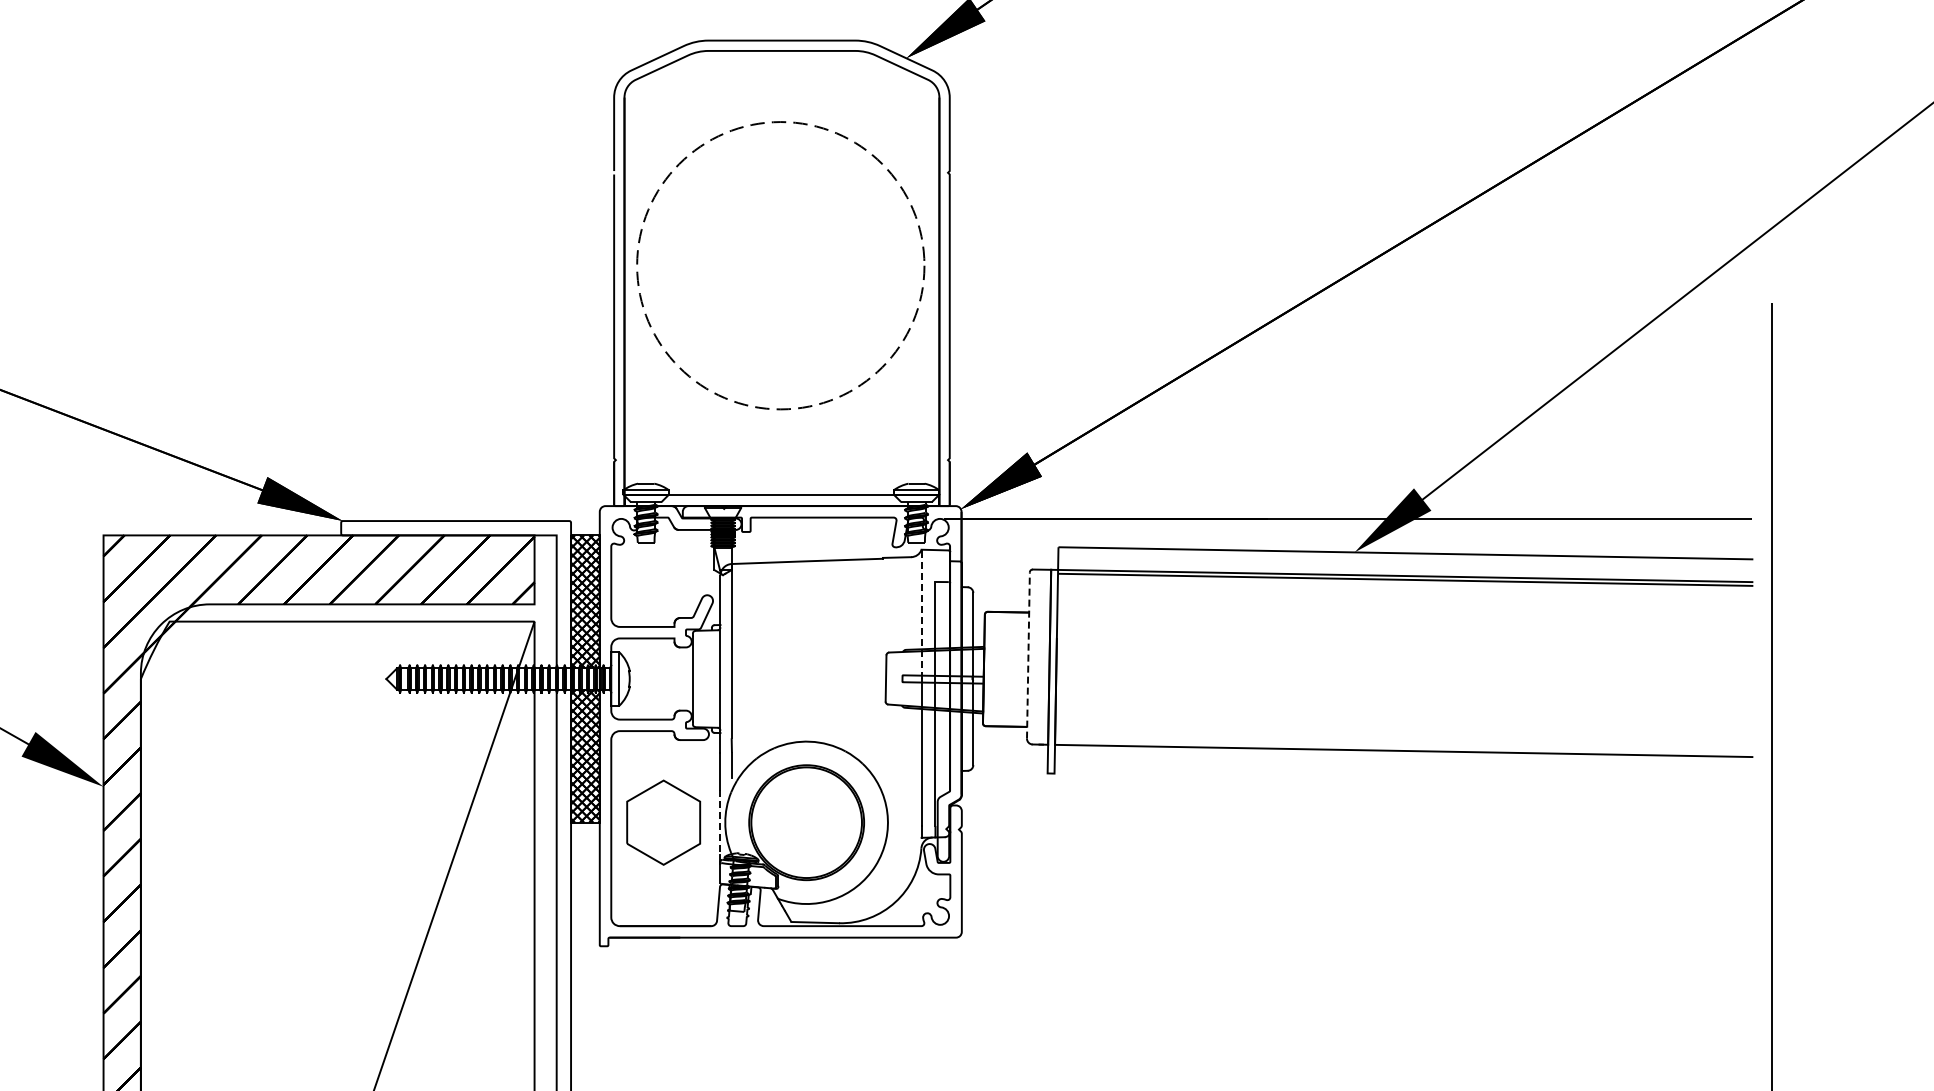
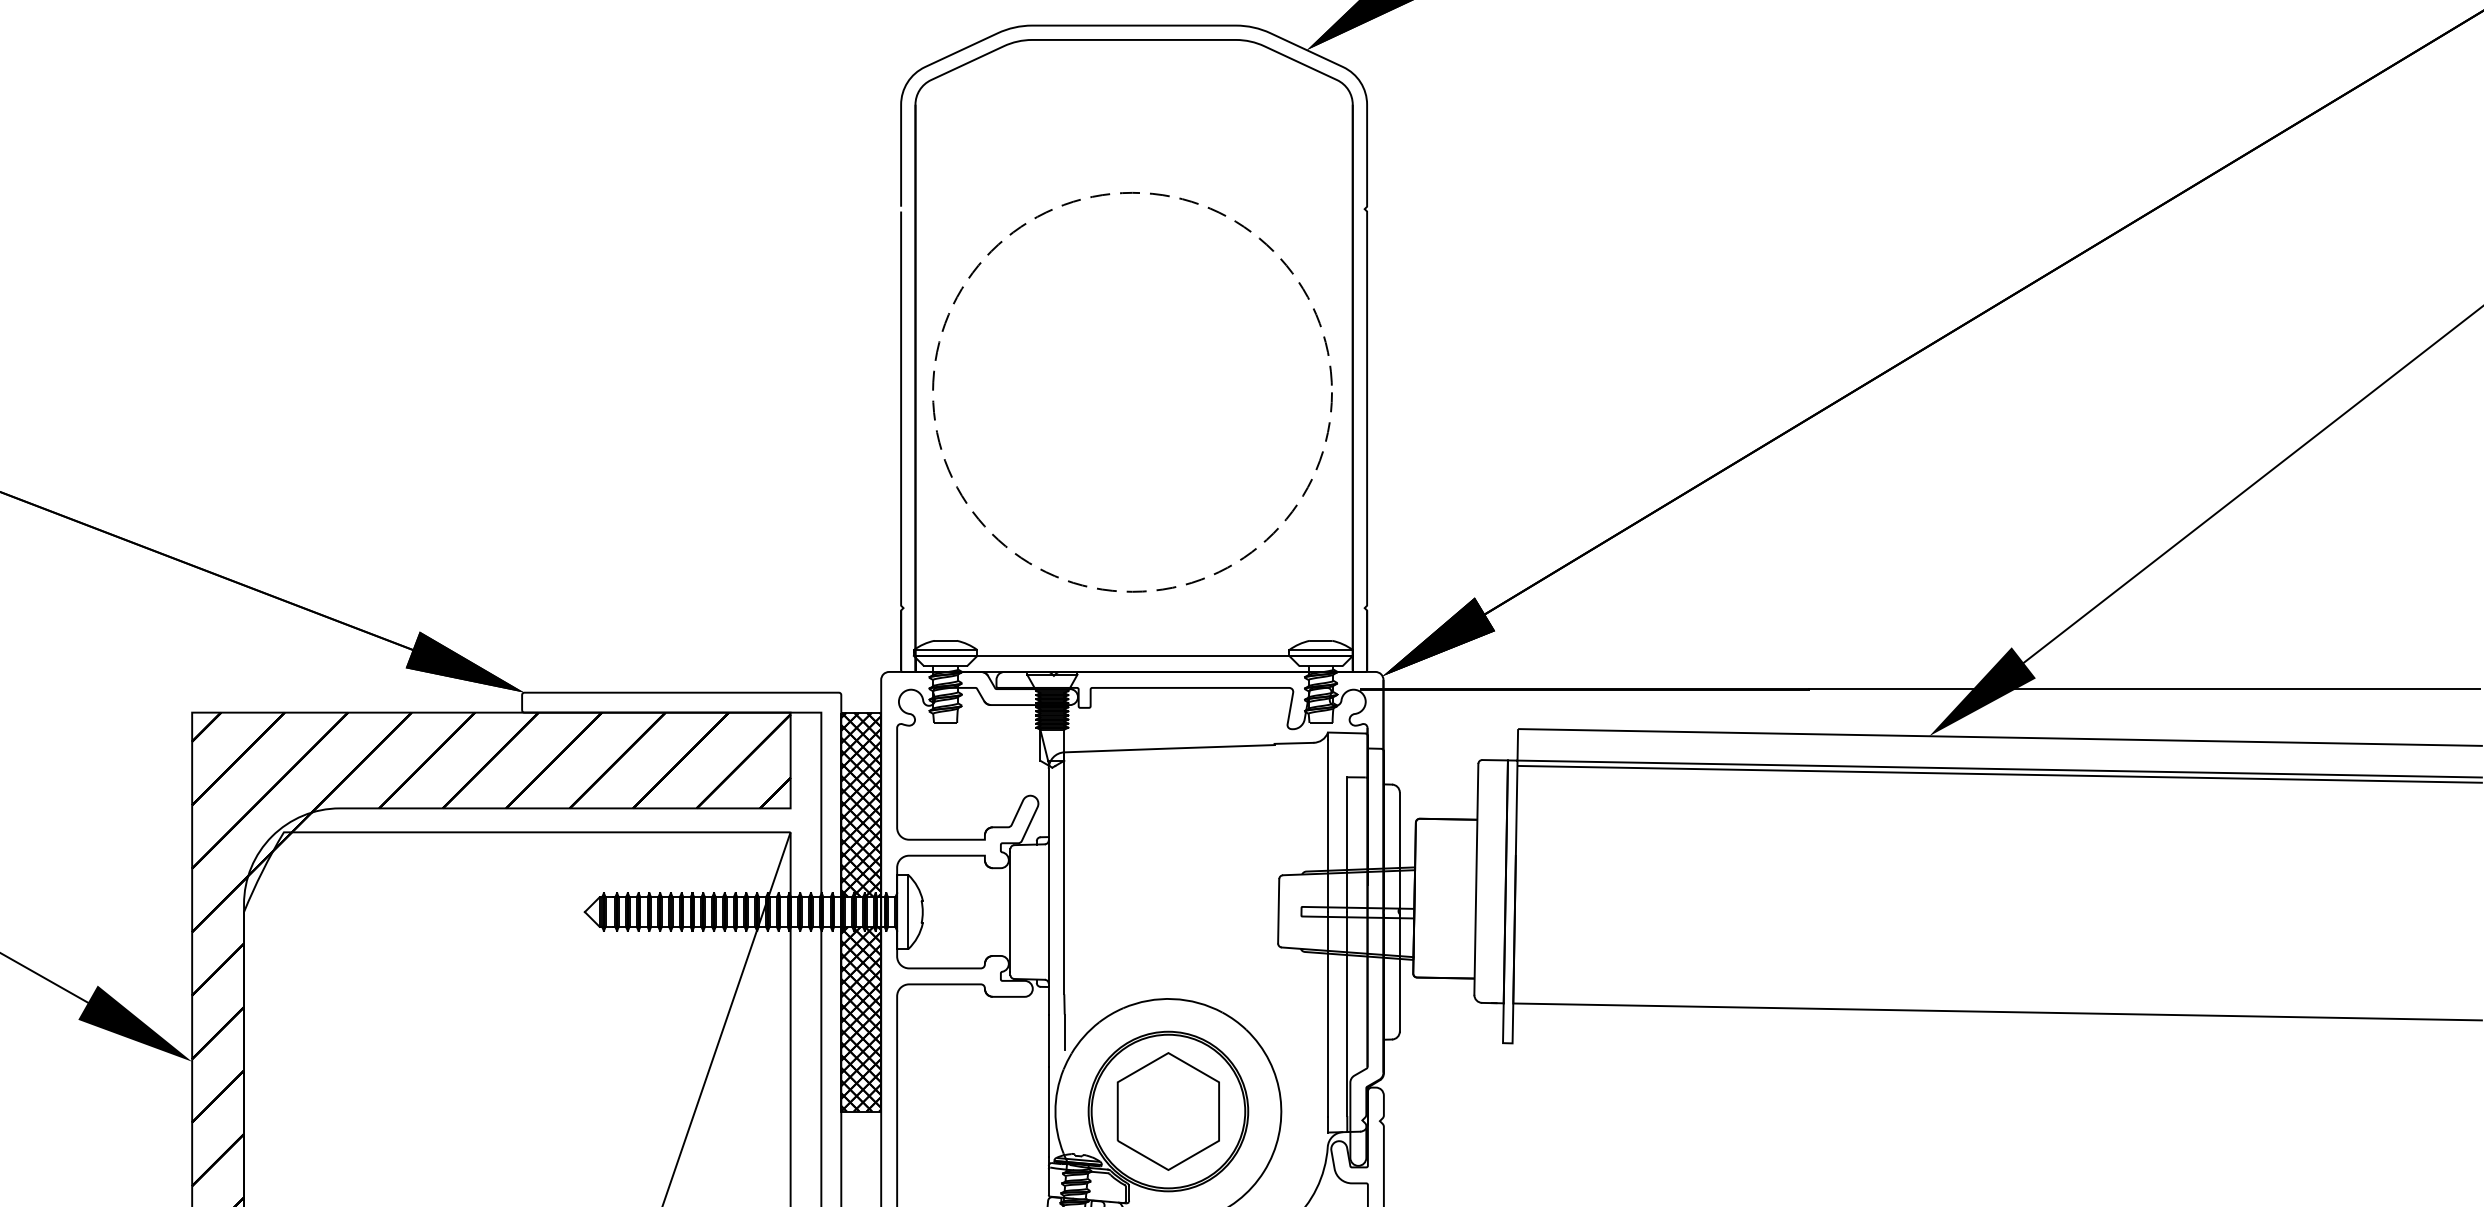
circle: (780, 265) -> (1132, 392), moved
line: (921, 617) -> (1327, 826), dashed -> solid
line: (1028, 654) -> (1476, 877), dashed -> solid
part: (663, 822) -> (1168, 1111), moved
line: (720, 823) -> (1048, 1112), dashed -> solid

